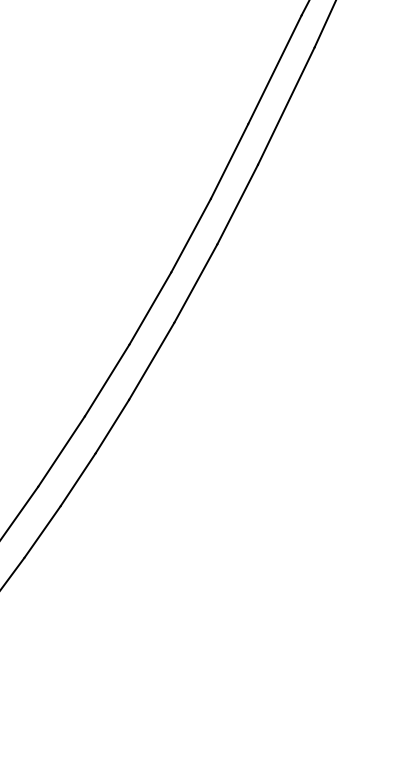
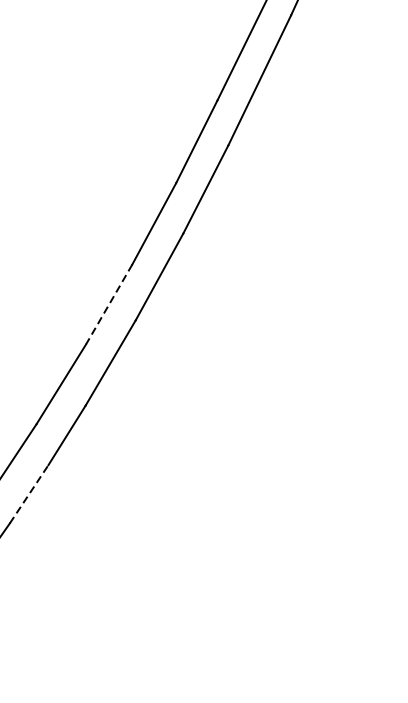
line: (150, 308) -> (109, 304), solid -> dashed
line: (78, 479) -> (29, 493), solid -> dashed

